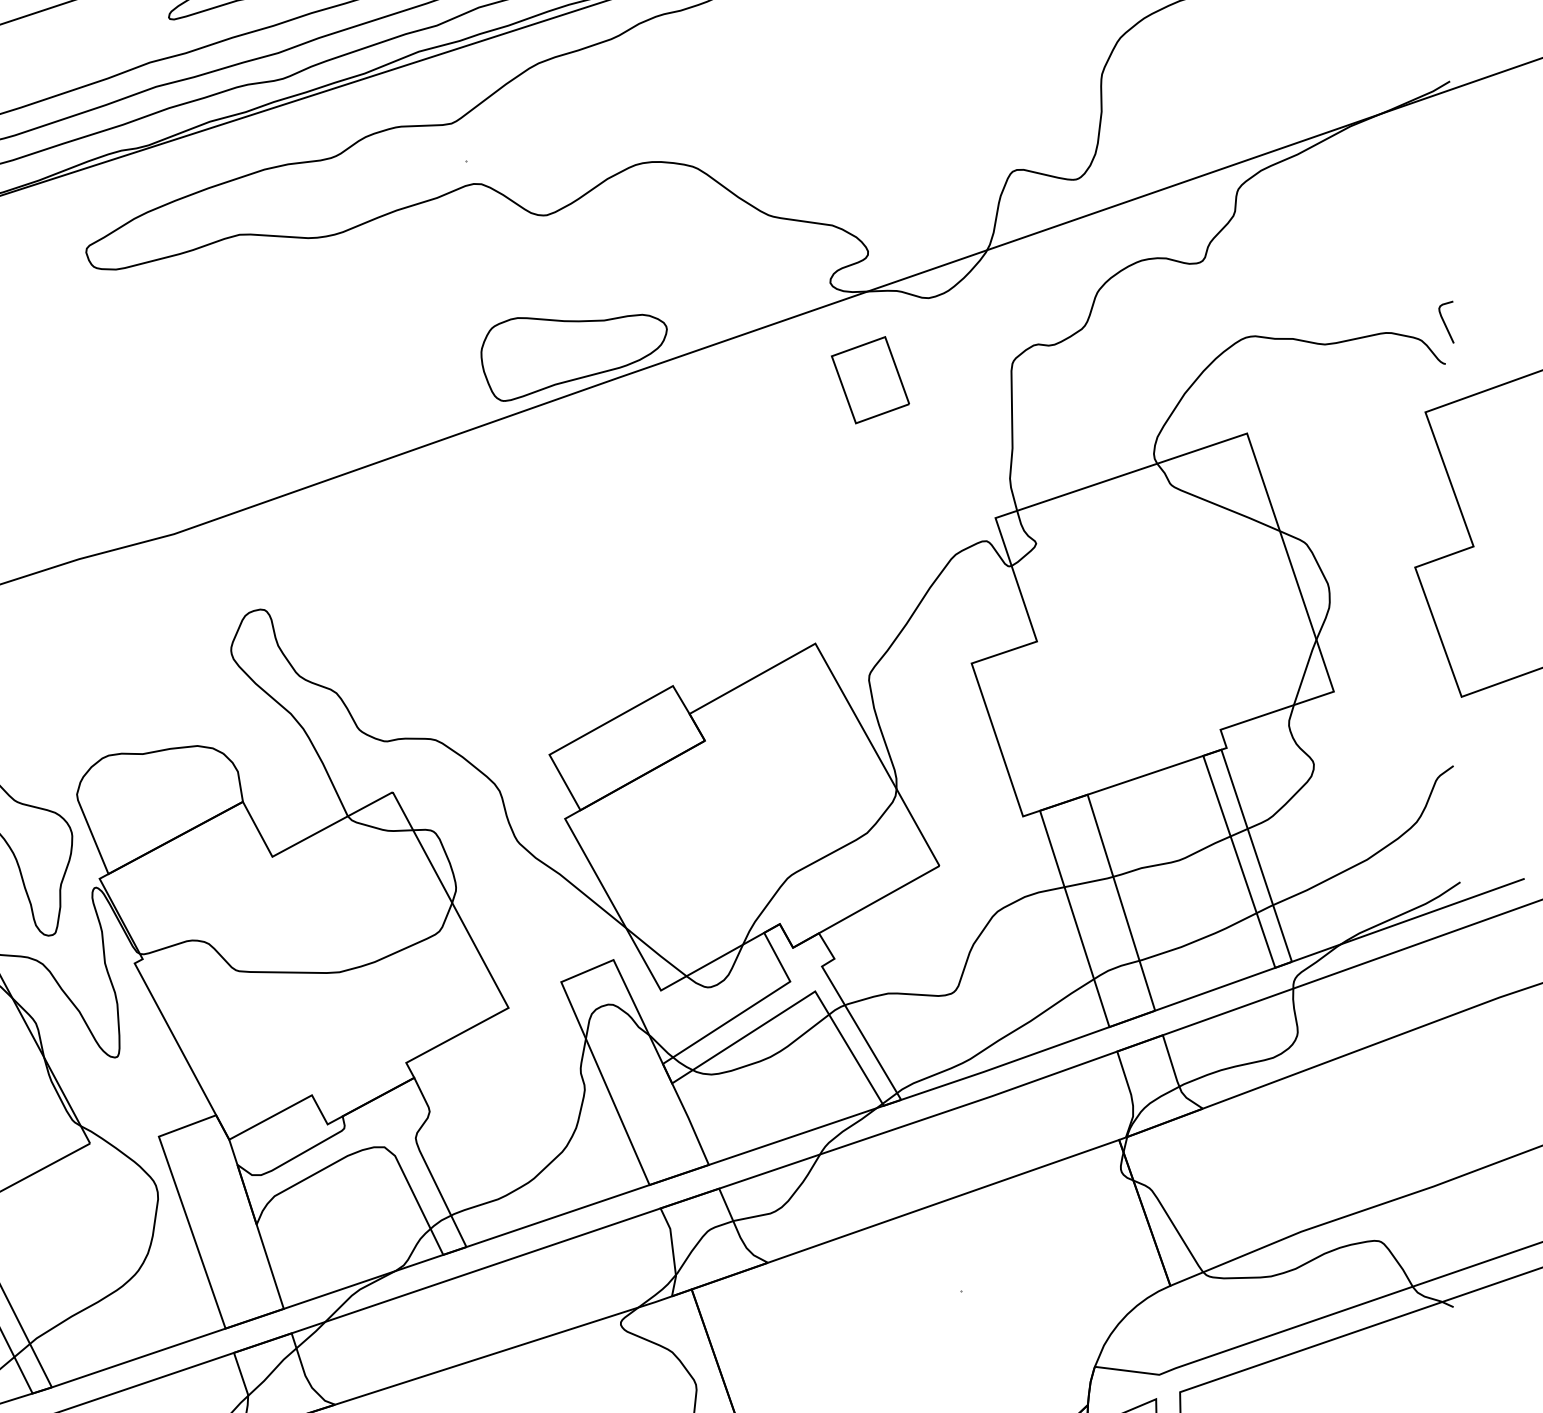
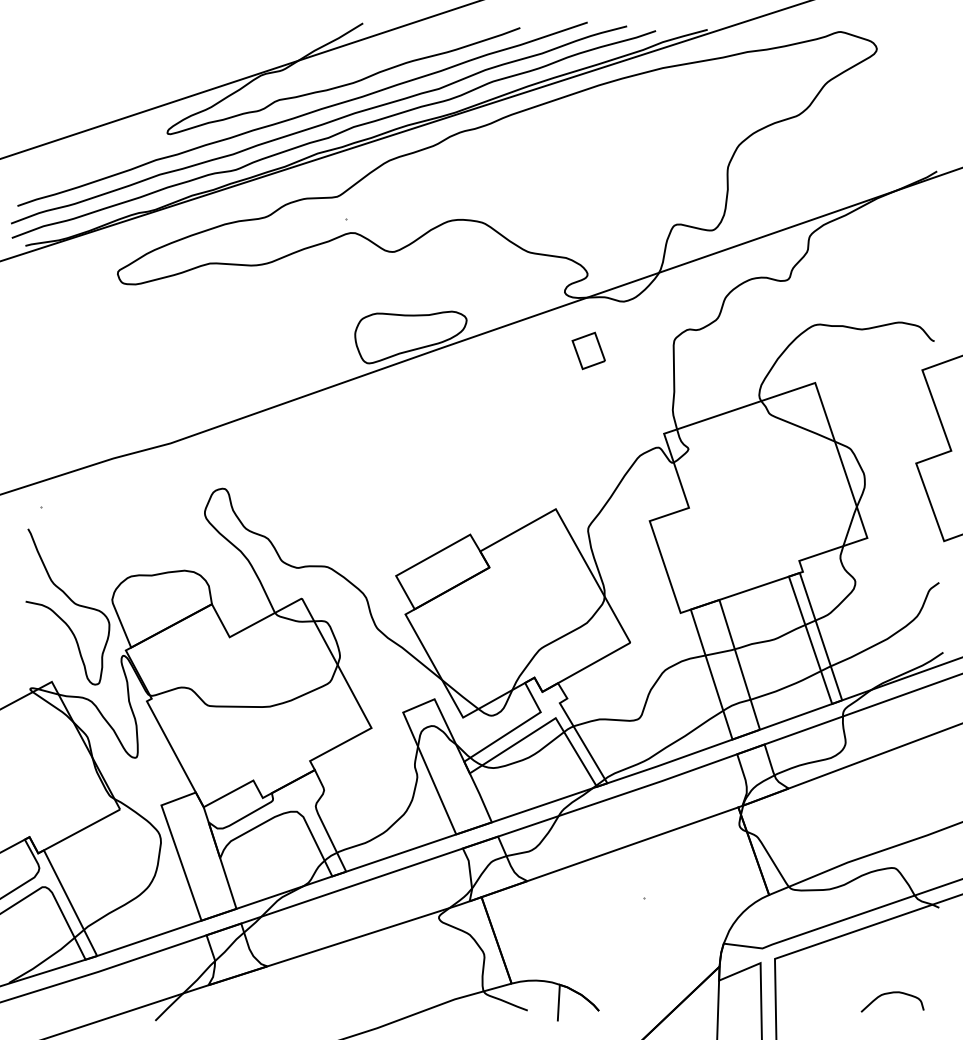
curve: (1445, 321) -> (934, 315), removed
part: (869, 379) -> (588, 350), size x0.7

